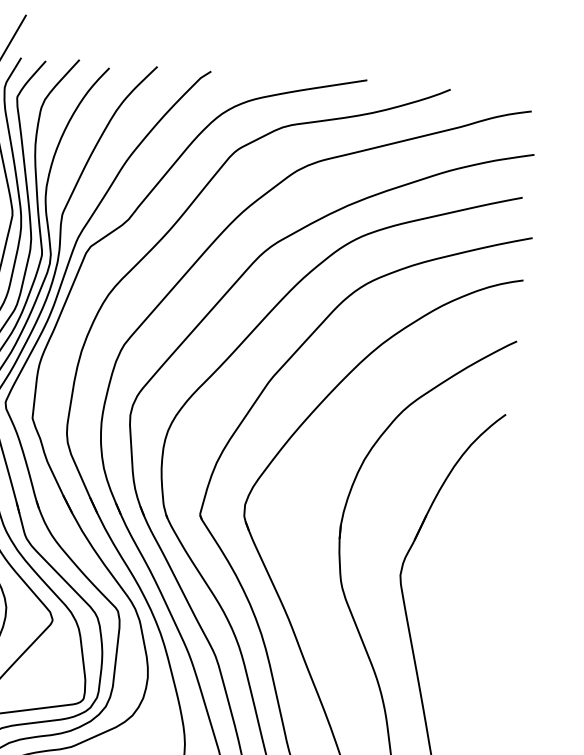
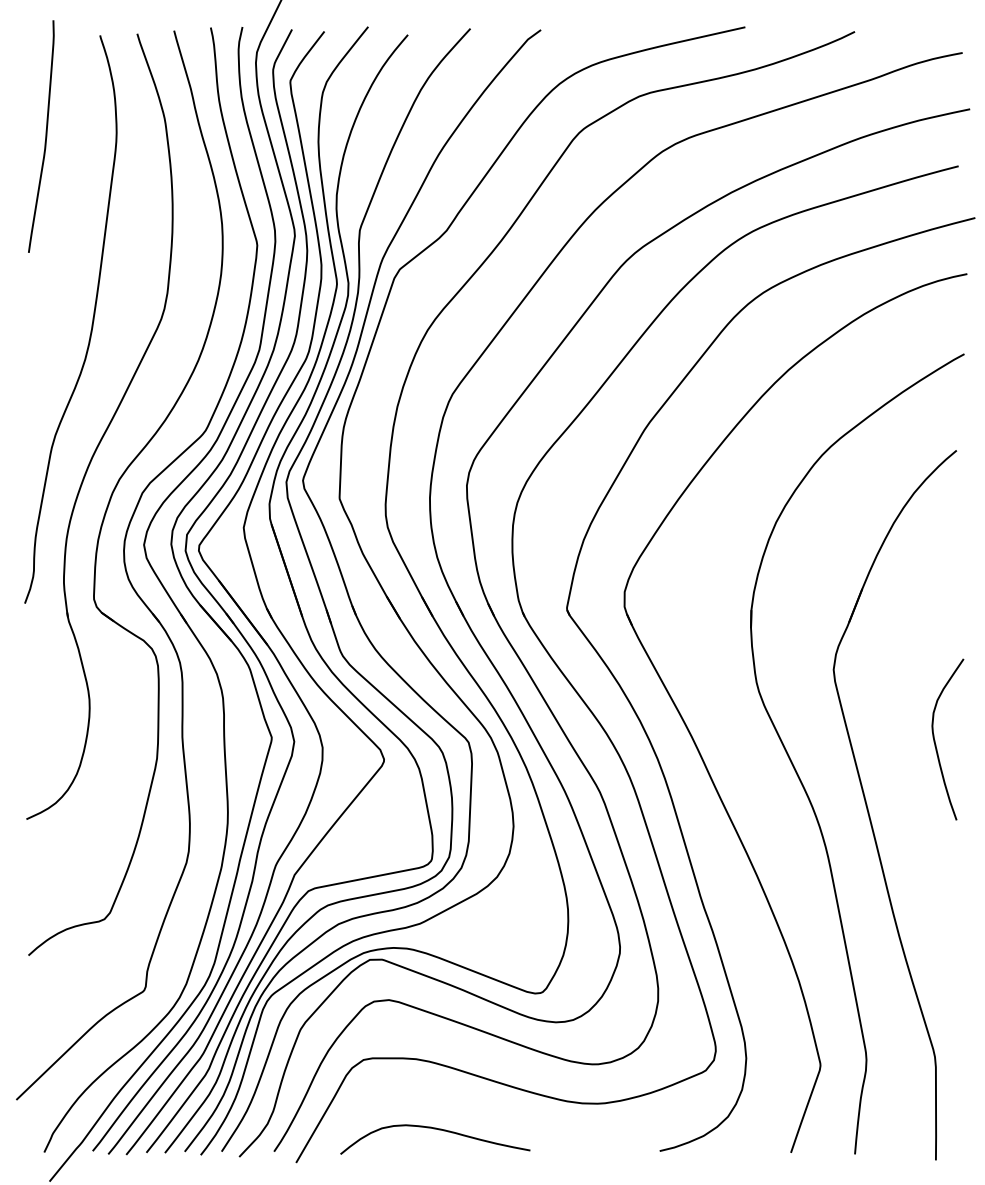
curve: (474, 634) -> (935, 740), added

